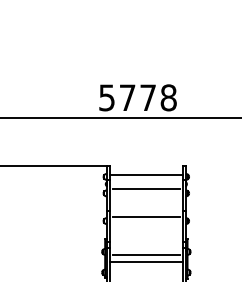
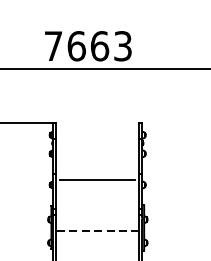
text: (137, 97) -> (87, 45), 5778 -> 7663
line: (146, 174) -> (97, 132), removed
line: (146, 189) -> (97, 149), removed
line: (146, 254) -> (97, 222), removed
line: (146, 261) -> (97, 230), solid -> dashed

